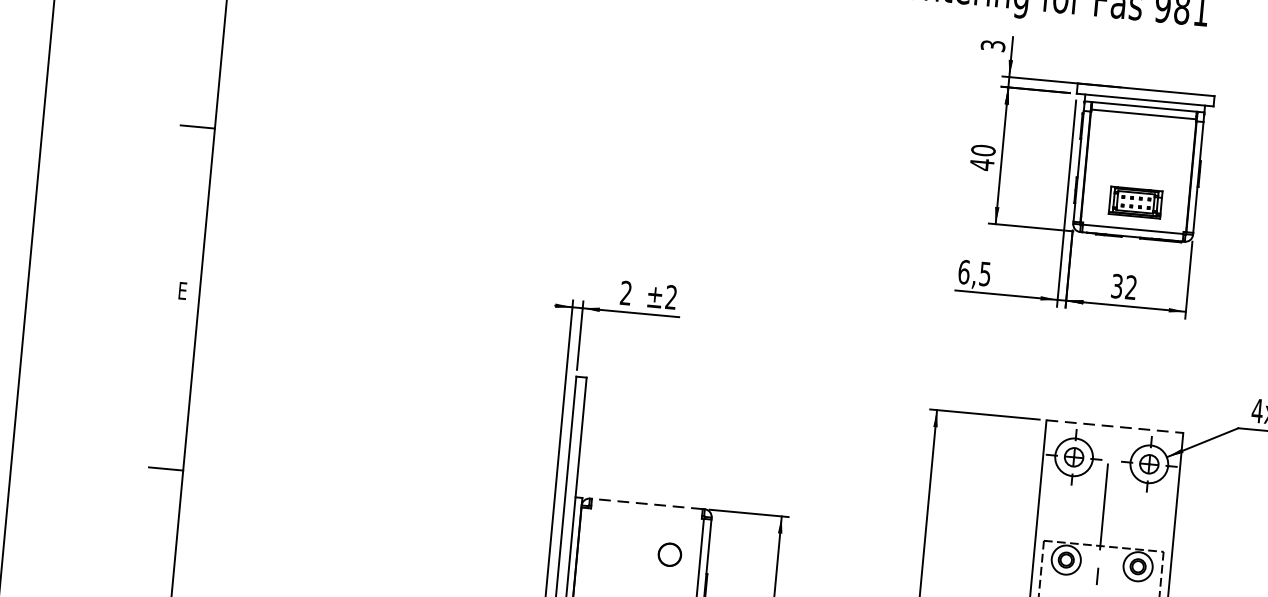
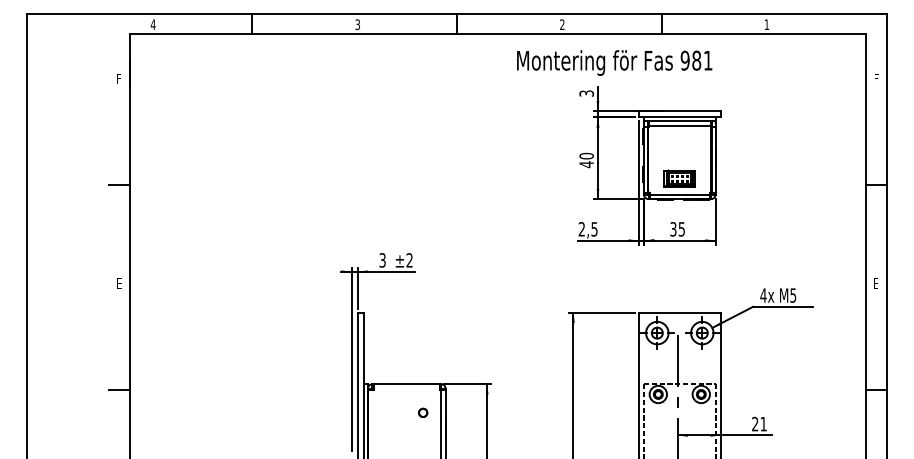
text: (963, 272) -> (581, 229), 6,5 -> 2,5
text: (1130, 287) -> (681, 229), 32 -> 35
text: (625, 293) -> (382, 260), 2 -> 3
line: (1114, 426) -> (679, 312), dashed -> solid
line: (646, 504) -> (406, 384), dashed -> solid
part: (670, 553) -> (423, 412), size x0.62

